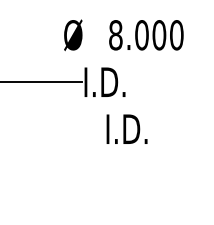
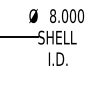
text: (125, 81) -> (57, 37), I.D. -> SHELL

